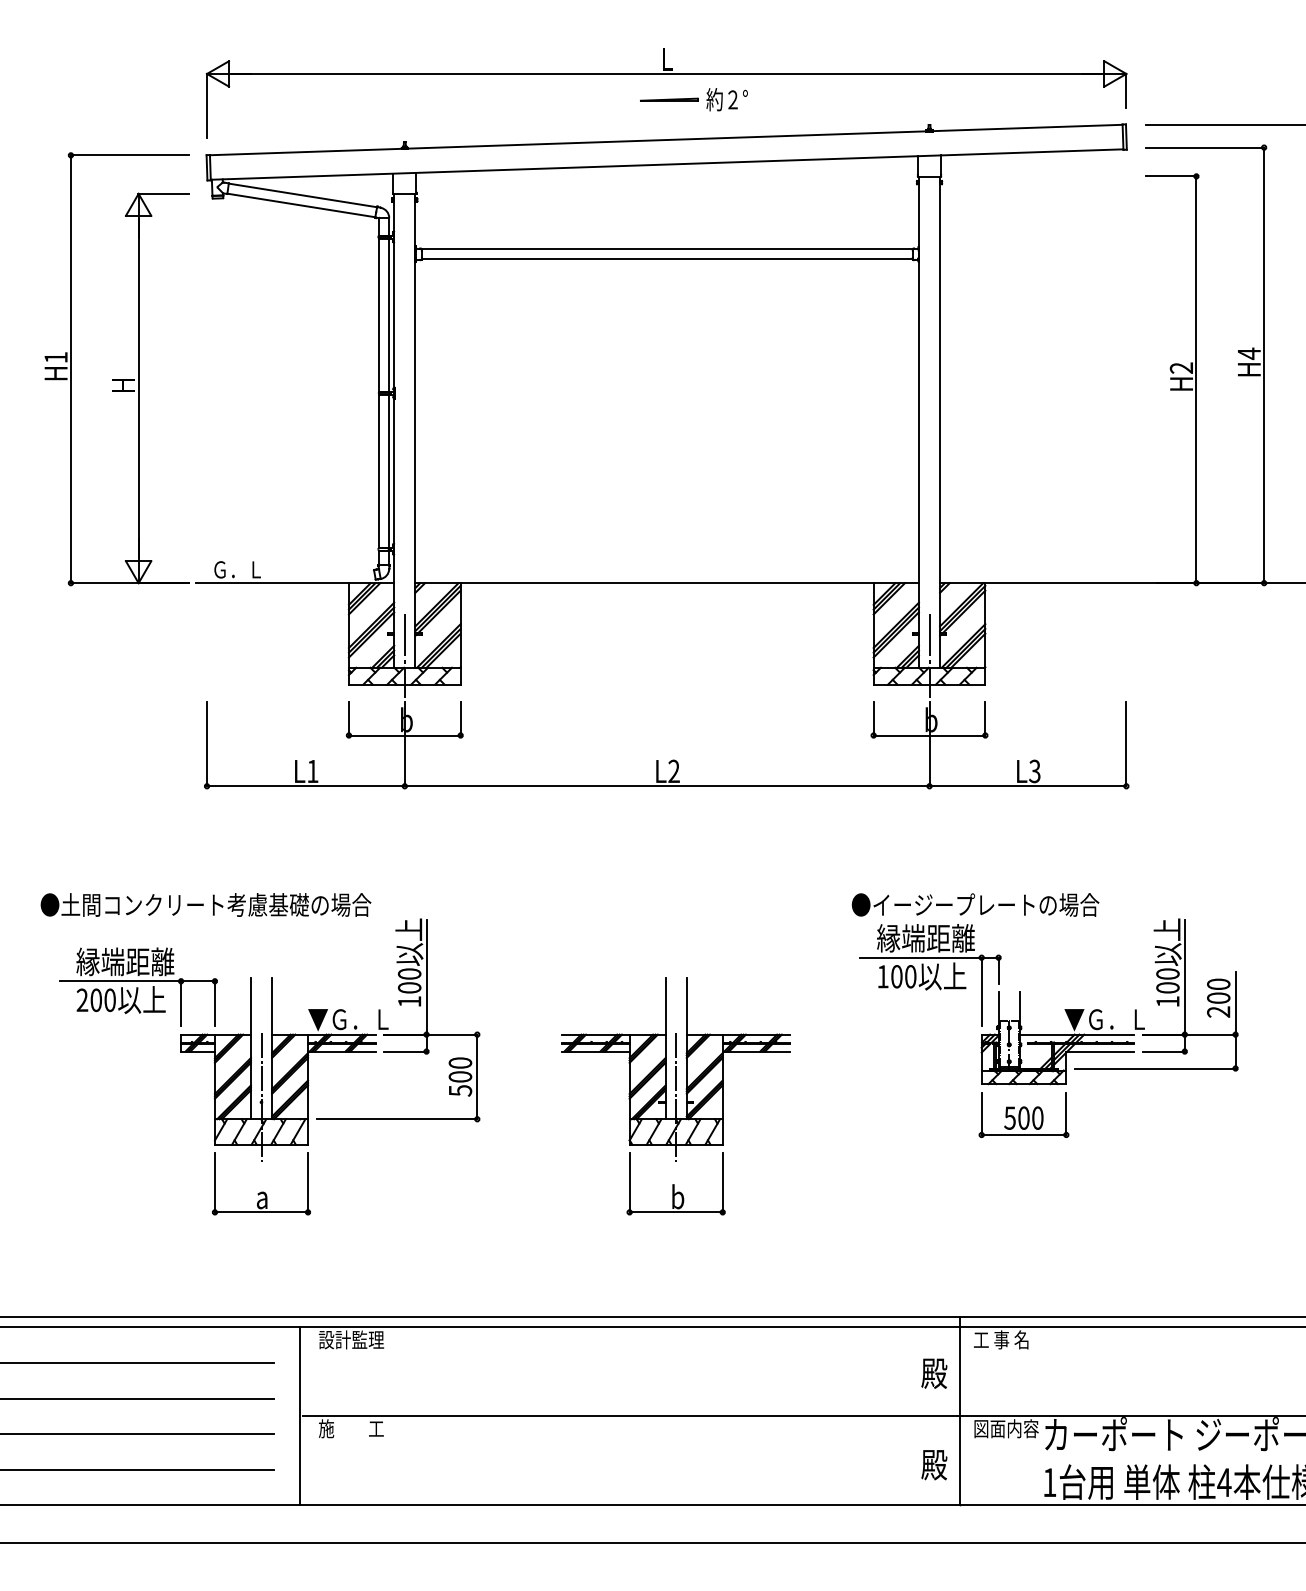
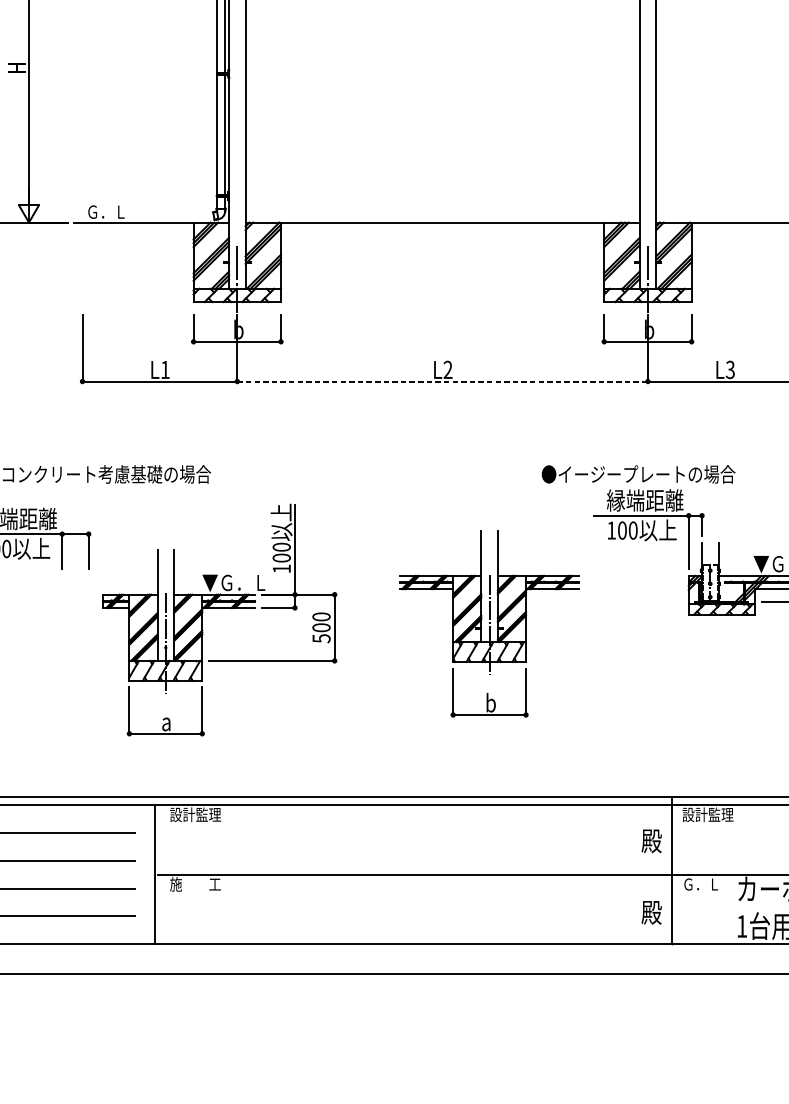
line: (667, 786) -> (442, 381), solid -> dashed
text: (975, 904) -> (638, 474), moved
part: (330, 1052) -> (219, 608), moved
part: (675, 1096) -> (489, 624), moved
part: (1023, 1114) -> (721, 638), removed
text: (1005, 1339) -> (707, 814), 工 事 名 -> 設計監理
text: (1006, 1428) -> (708, 884), 図面内容 -> Ｇ．Ｌ

